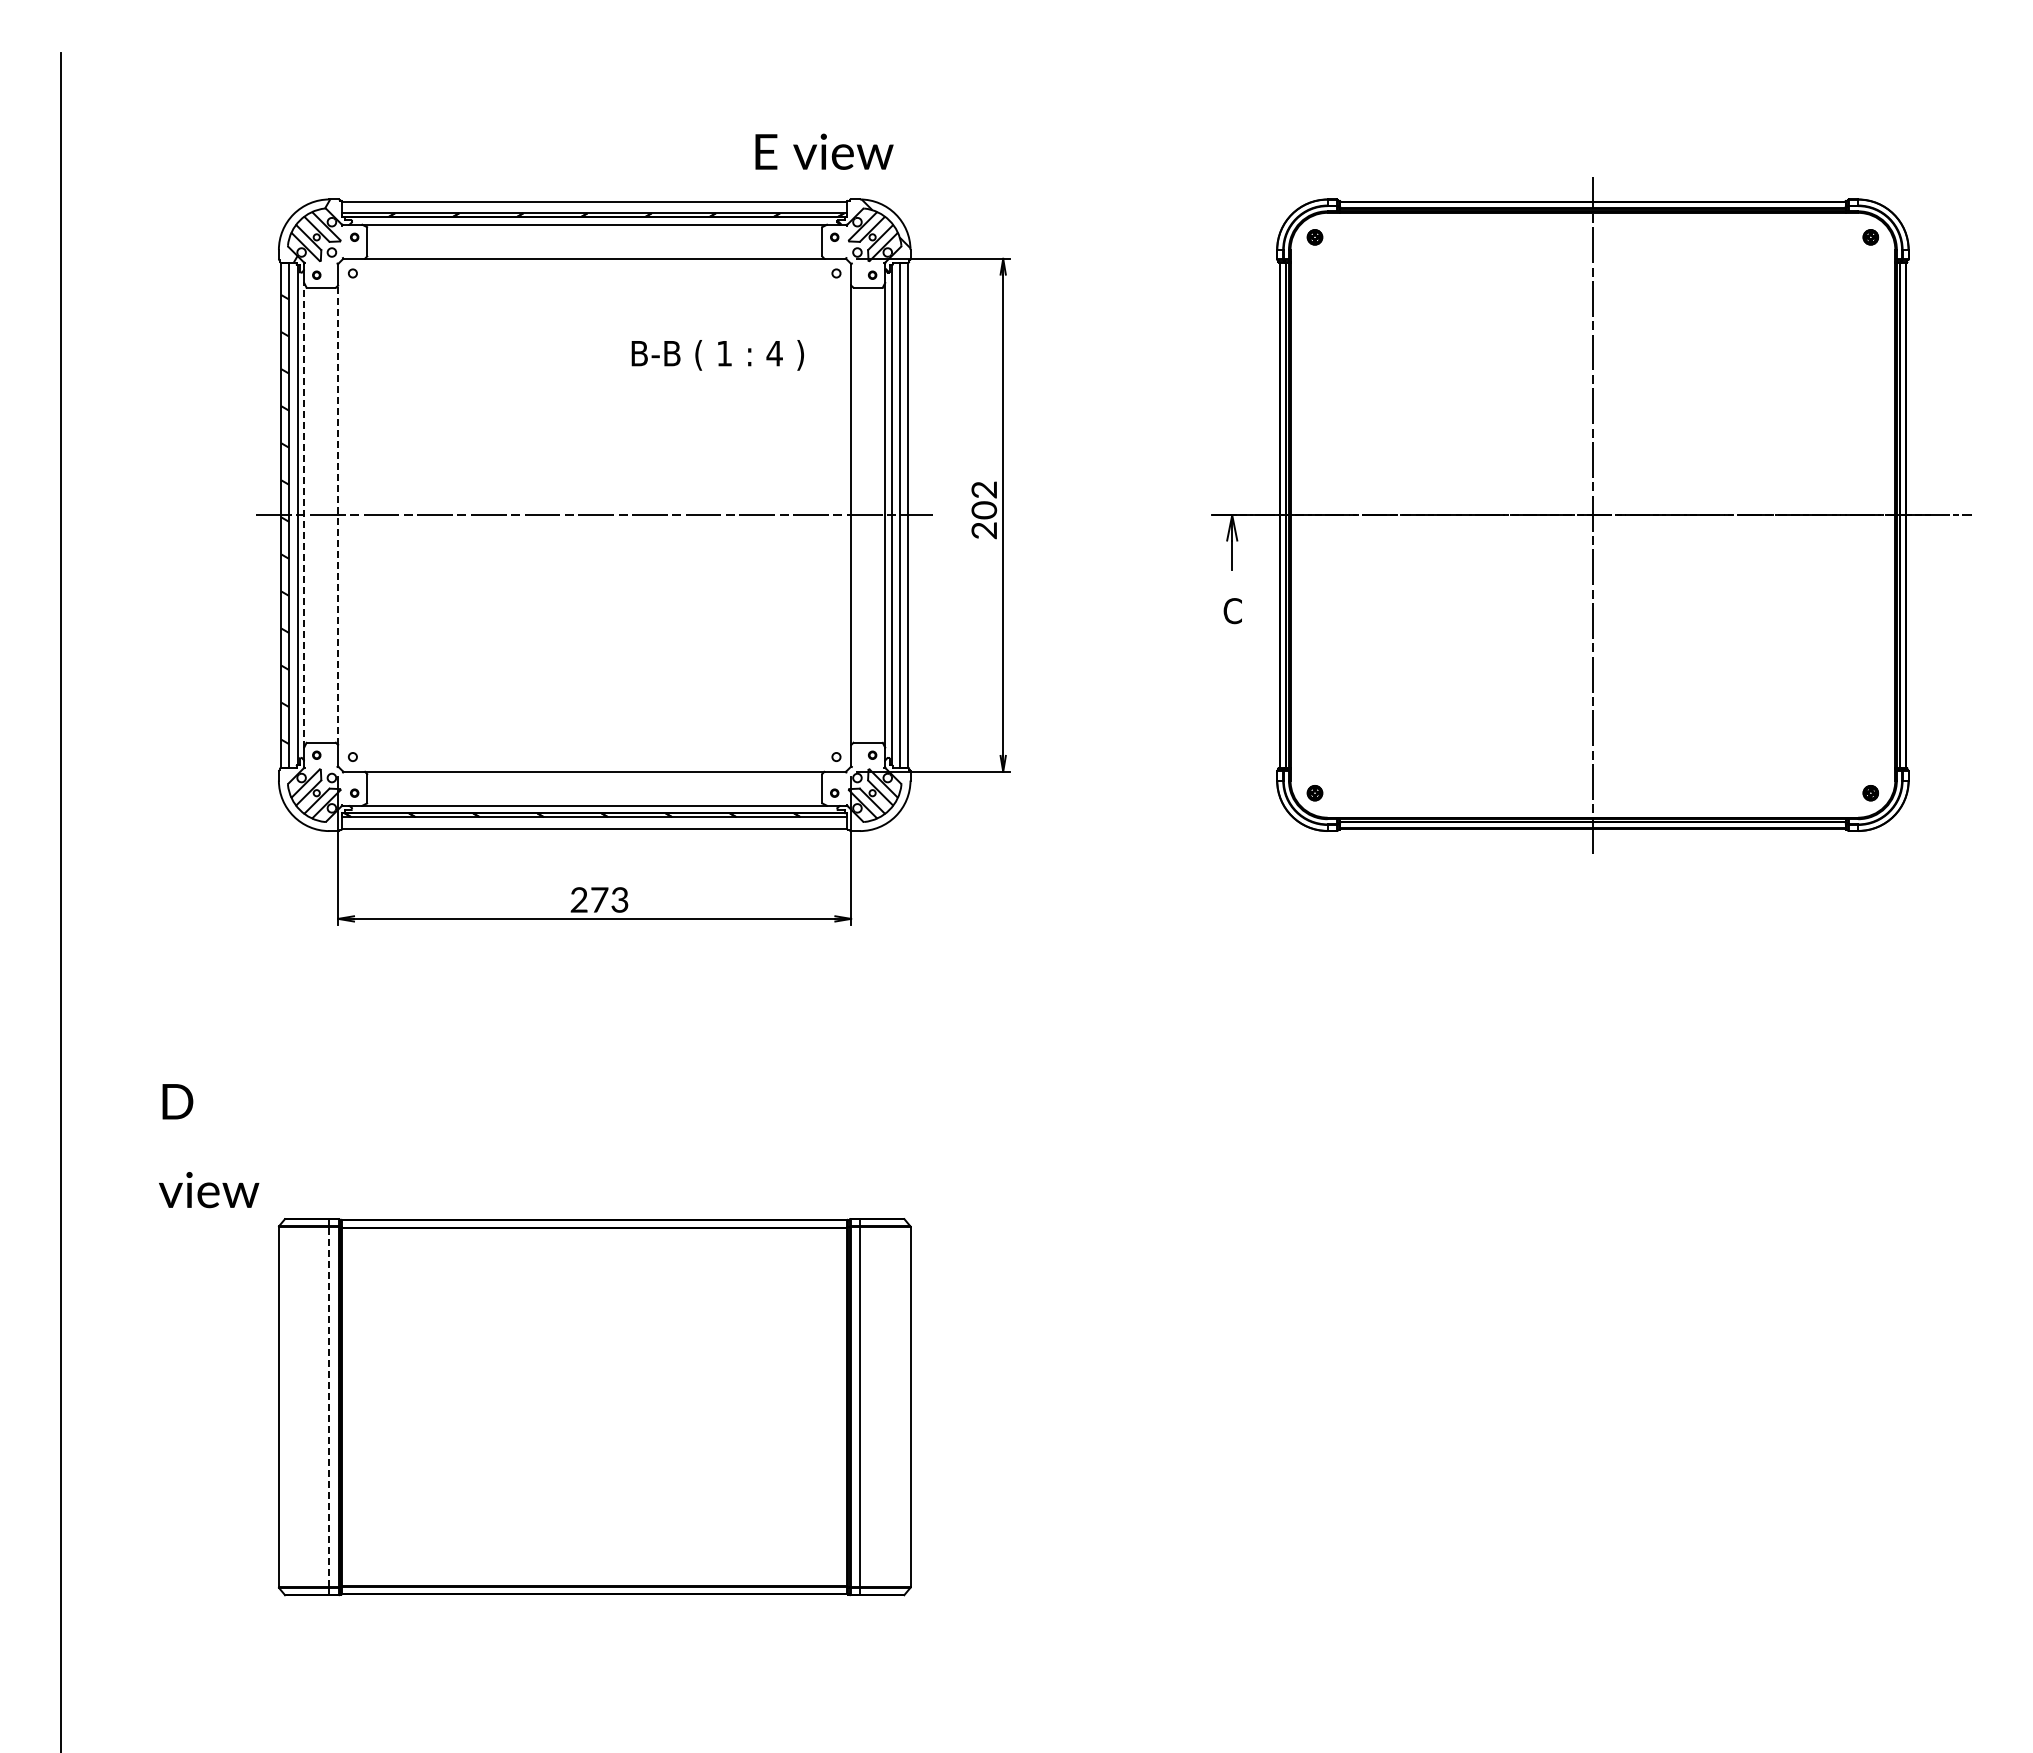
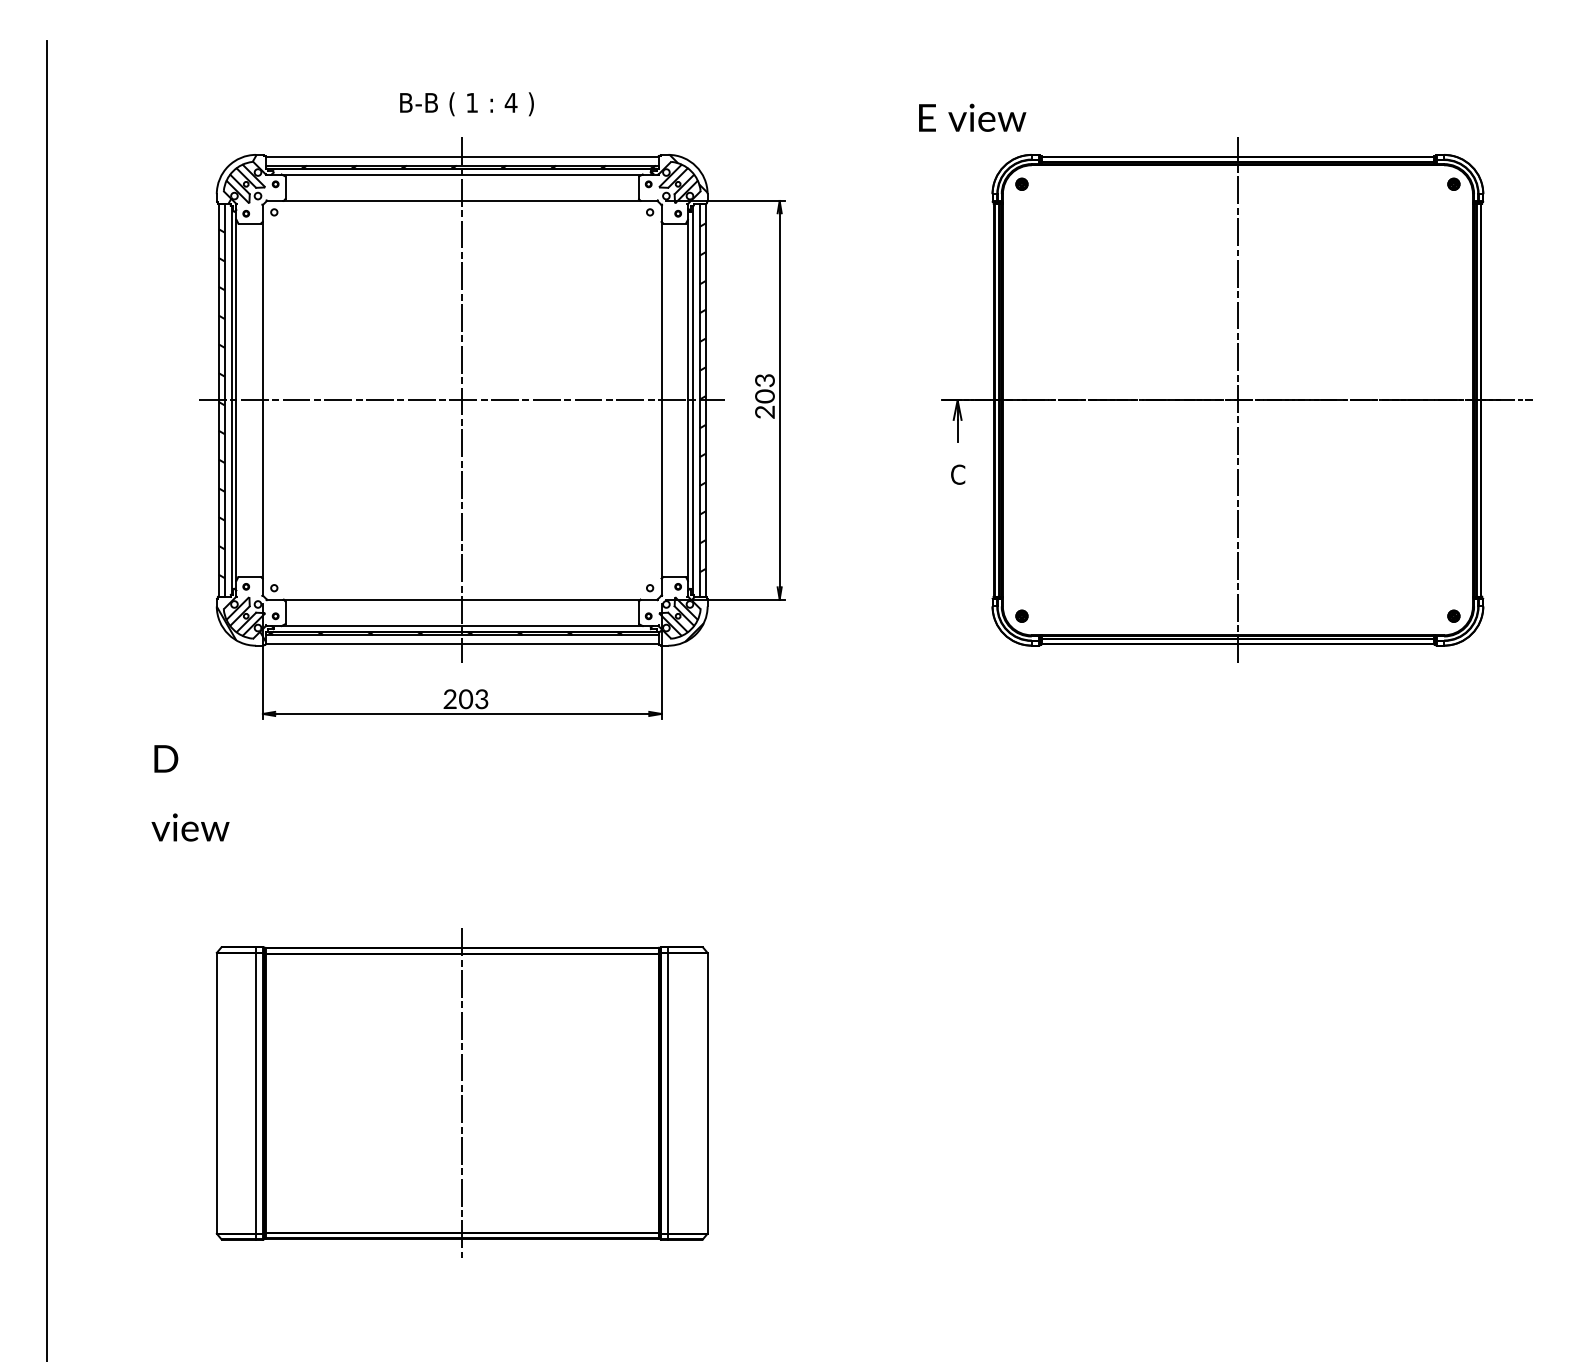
text: (824, 151) -> (972, 117), moved
text: (717, 355) -> (466, 104), moved
text: (986, 489) -> (766, 380), 202 -> 203
hatch: (903, 511) -> (702, 397), added
line: (338, 514) -> (263, 399), dashed -> solid
line: (594, 514) -> (462, 399), added
line: (304, 515) -> (236, 400), dashed -> solid
hatch: (876, 796) -> (681, 618), added
hatch: (310, 802) -> (241, 623), added
text: (599, 899) -> (465, 698), 273 -> 203
text: (209, 1146) -> (190, 793), moved
line: (329, 1406) -> (256, 1092), dashed -> solid
line: (594, 1406) -> (462, 1092), added

